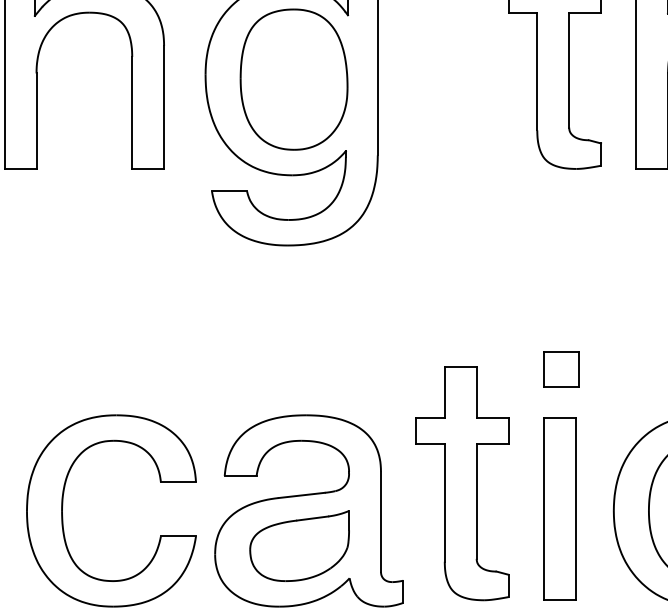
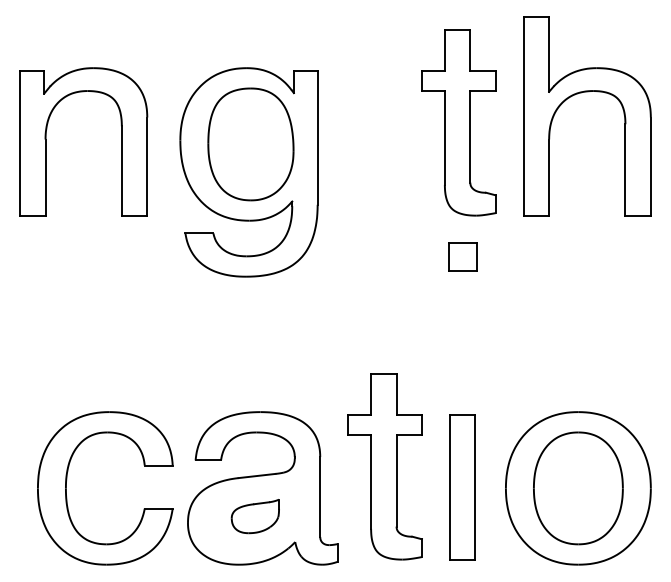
part: (560, 368) -> (462, 256), moved
part: (299, 546) -> (255, 516), size x0.6

